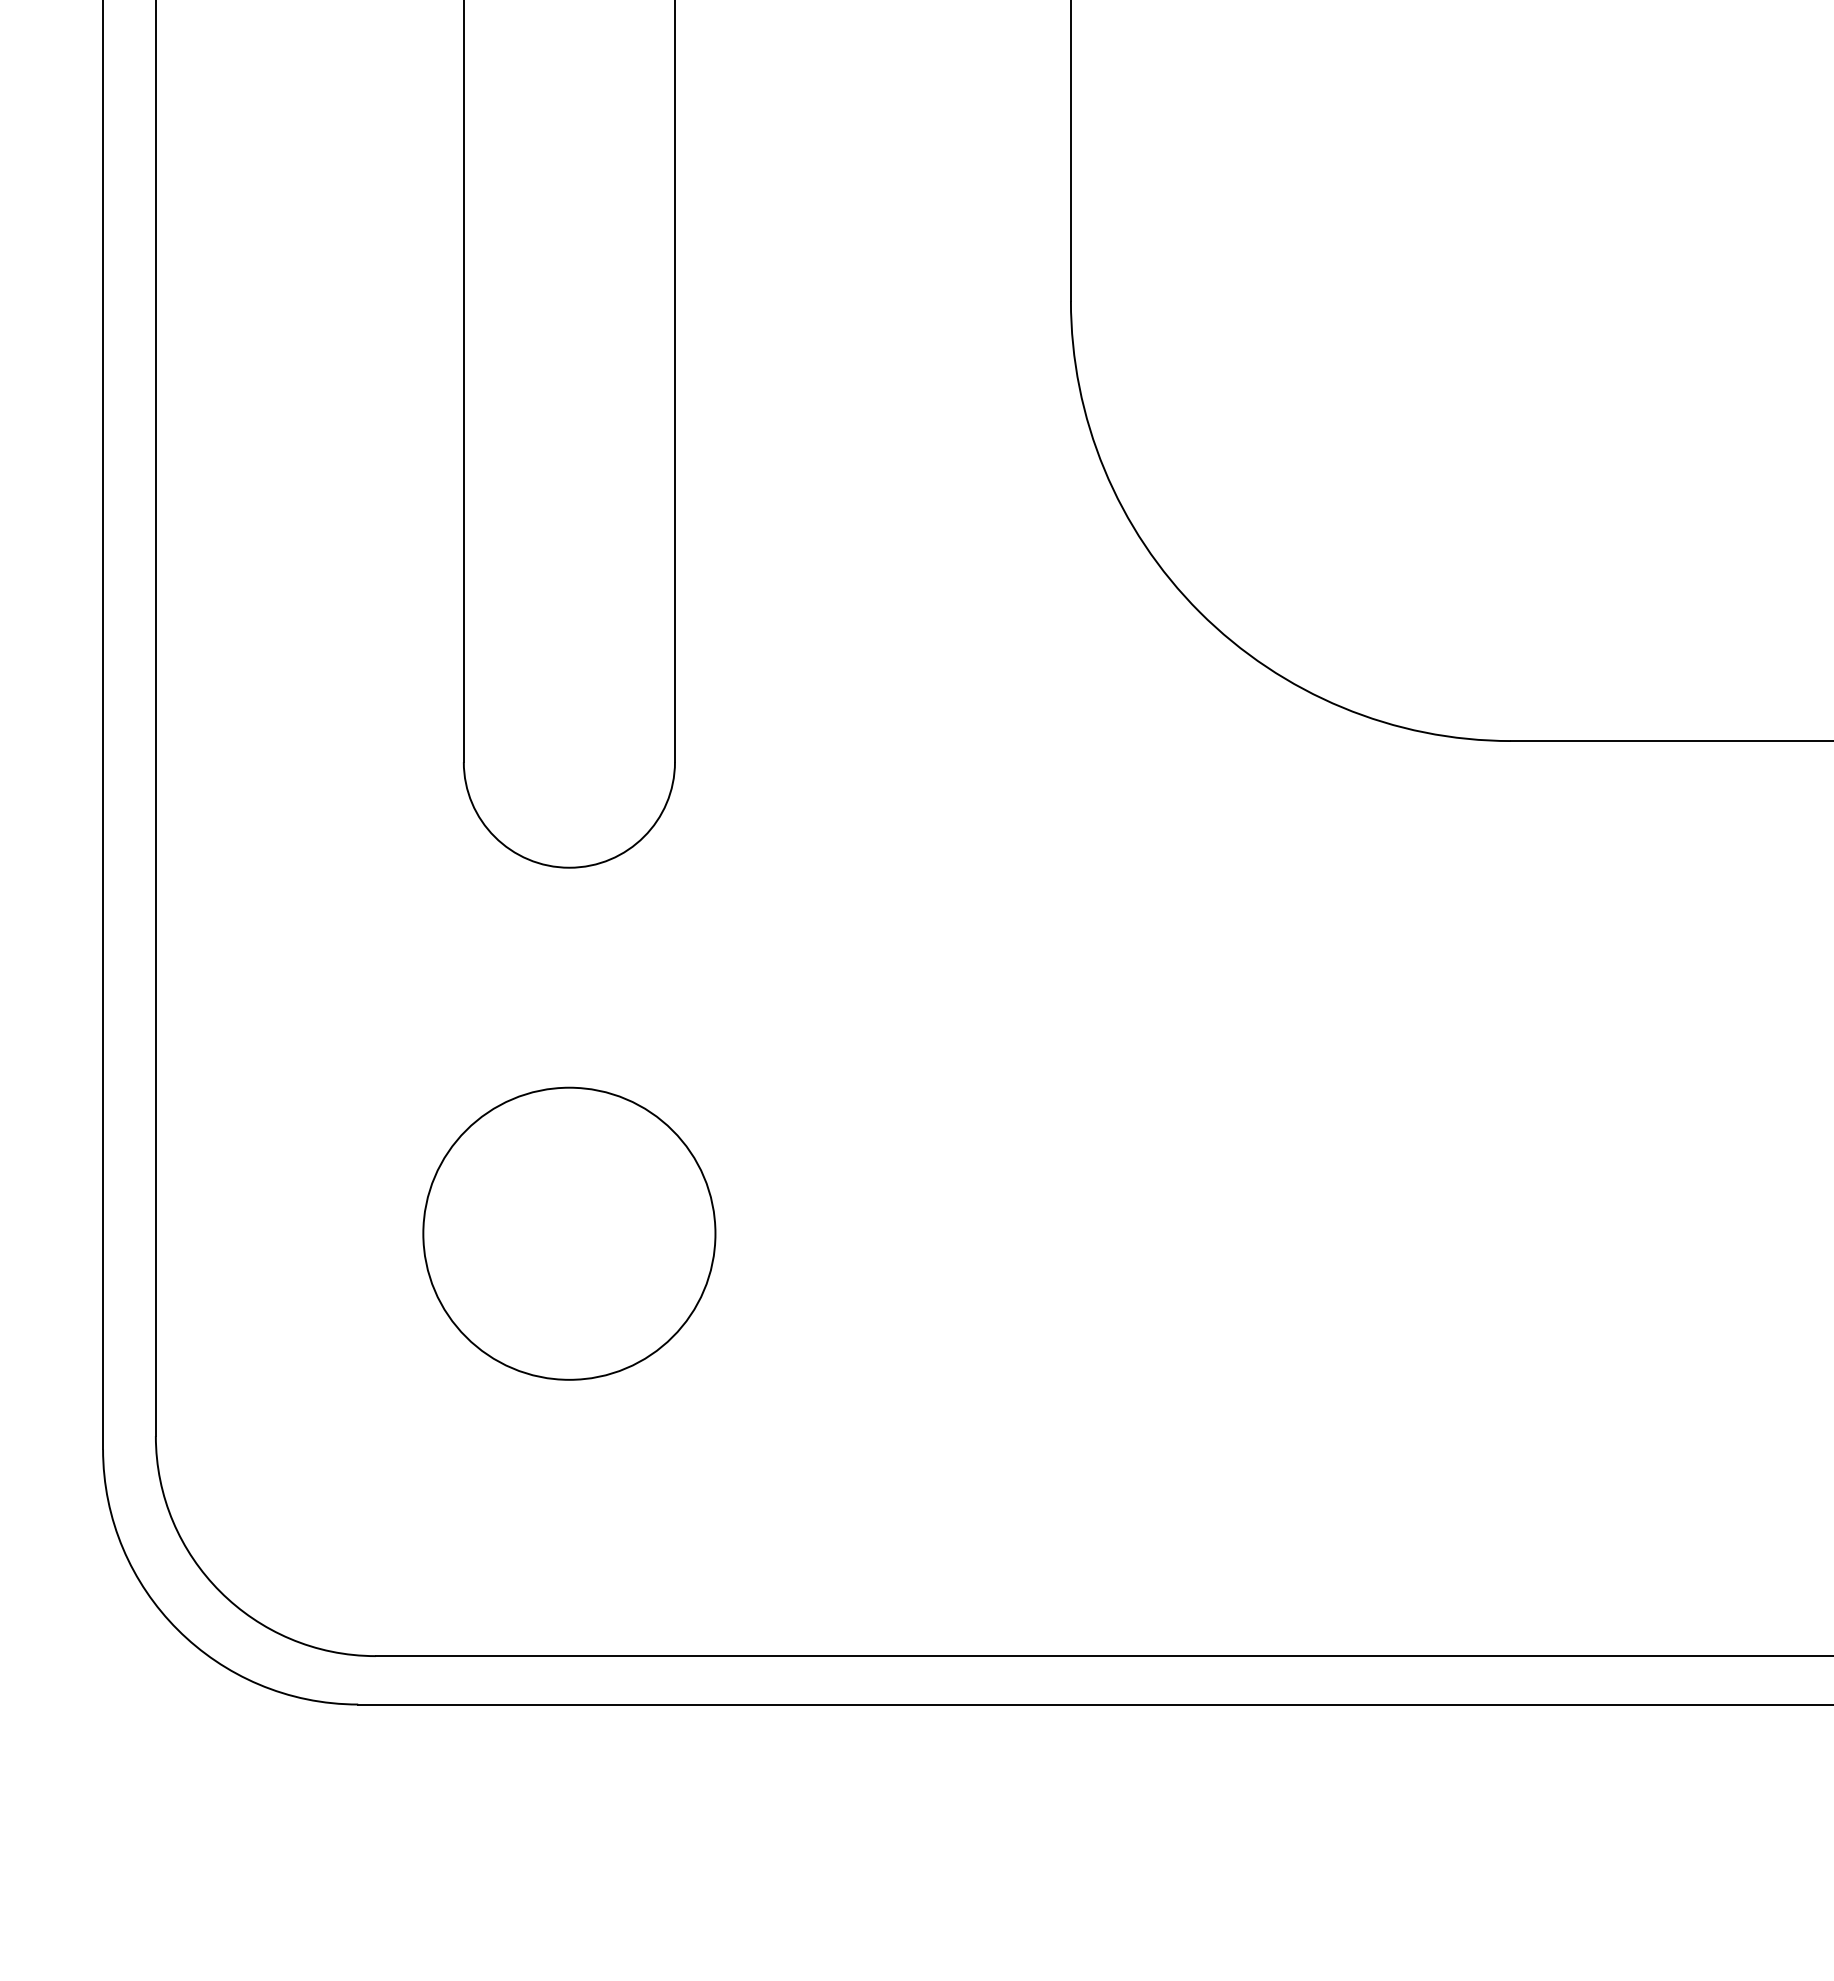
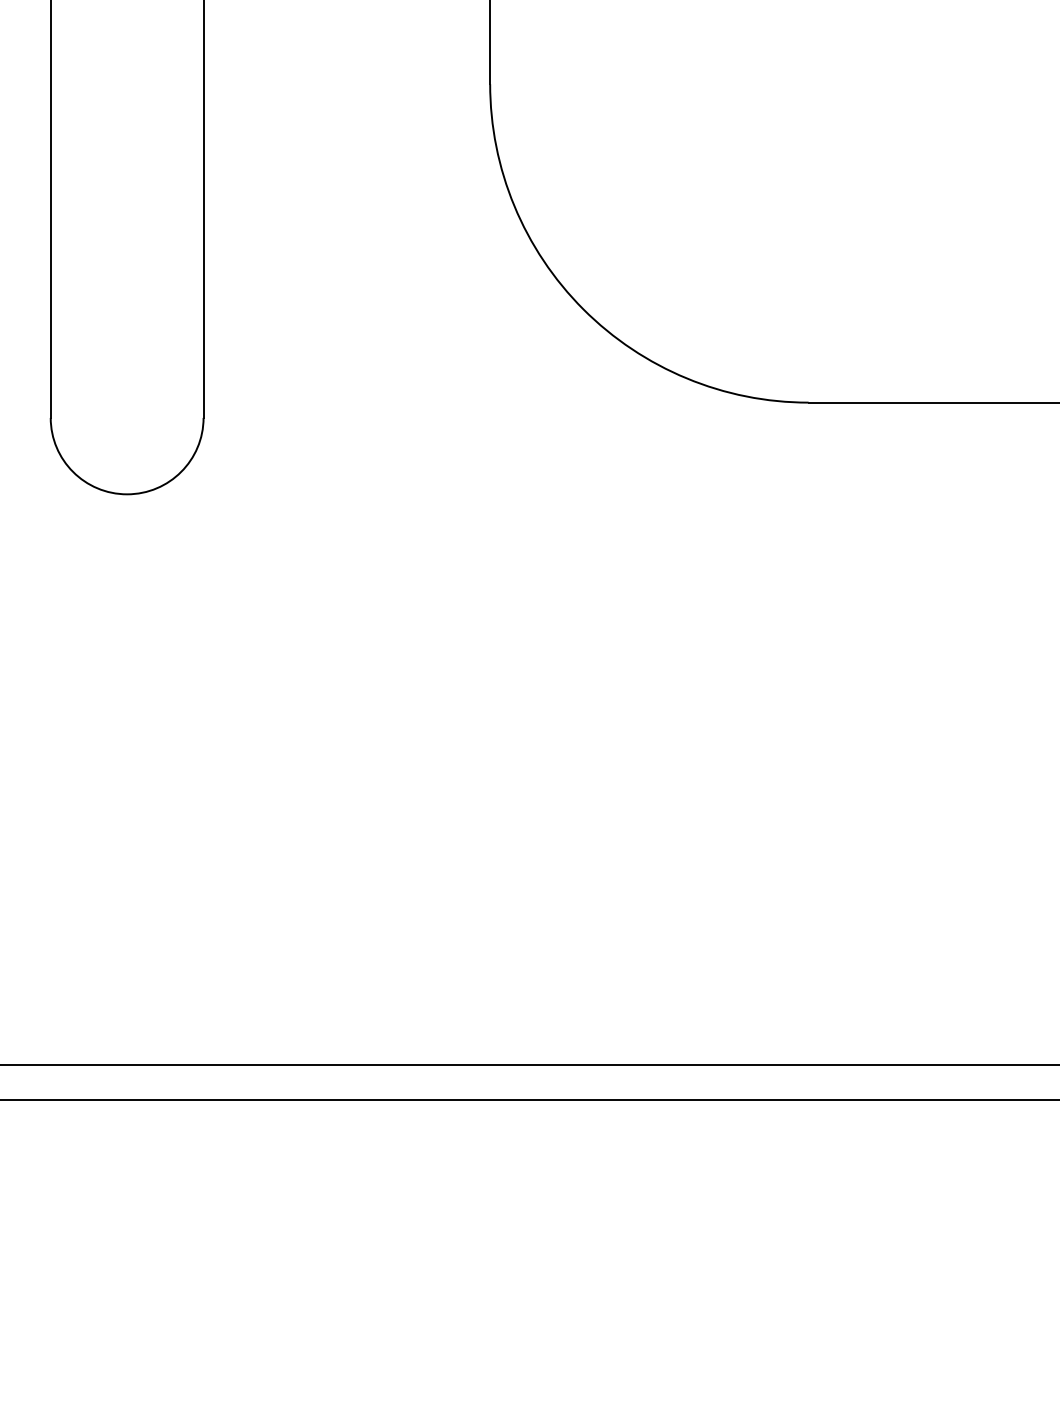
circle: (569, 1233) -> (127, 759), removed

